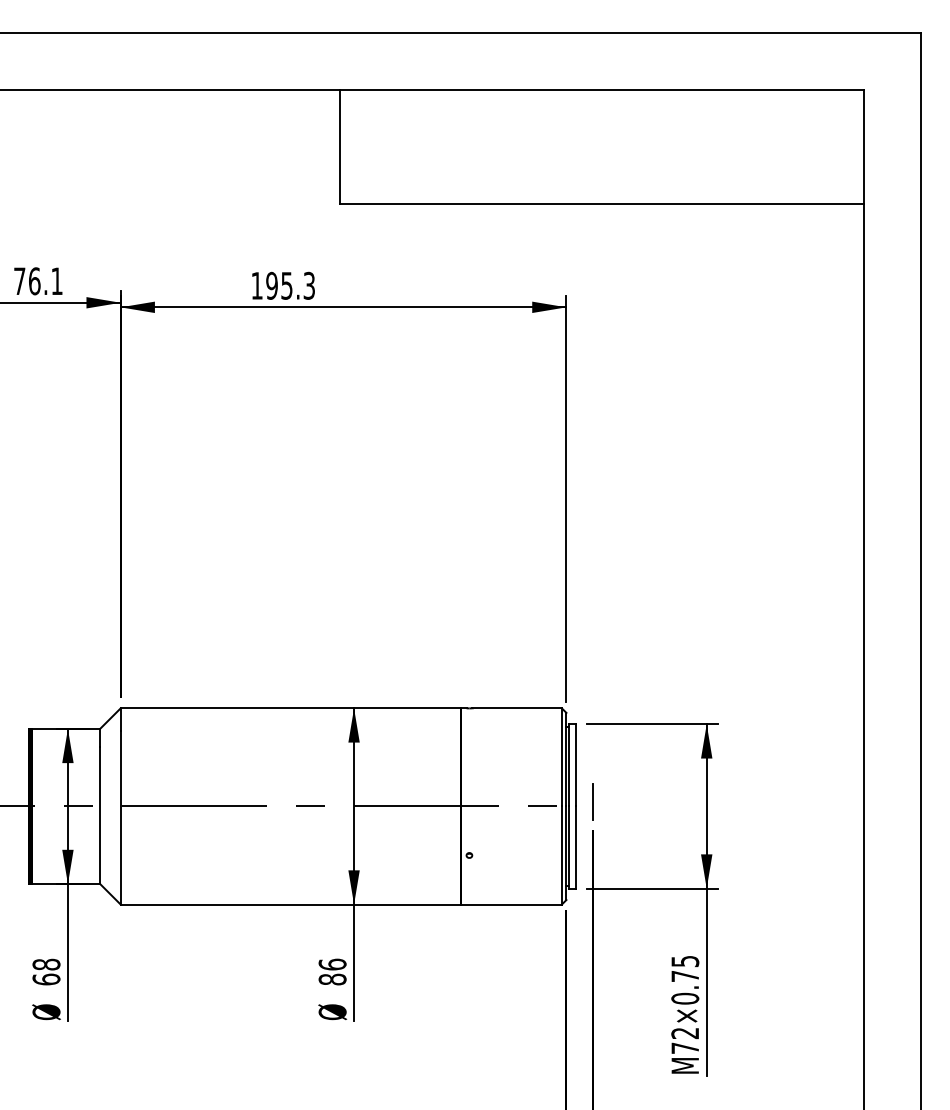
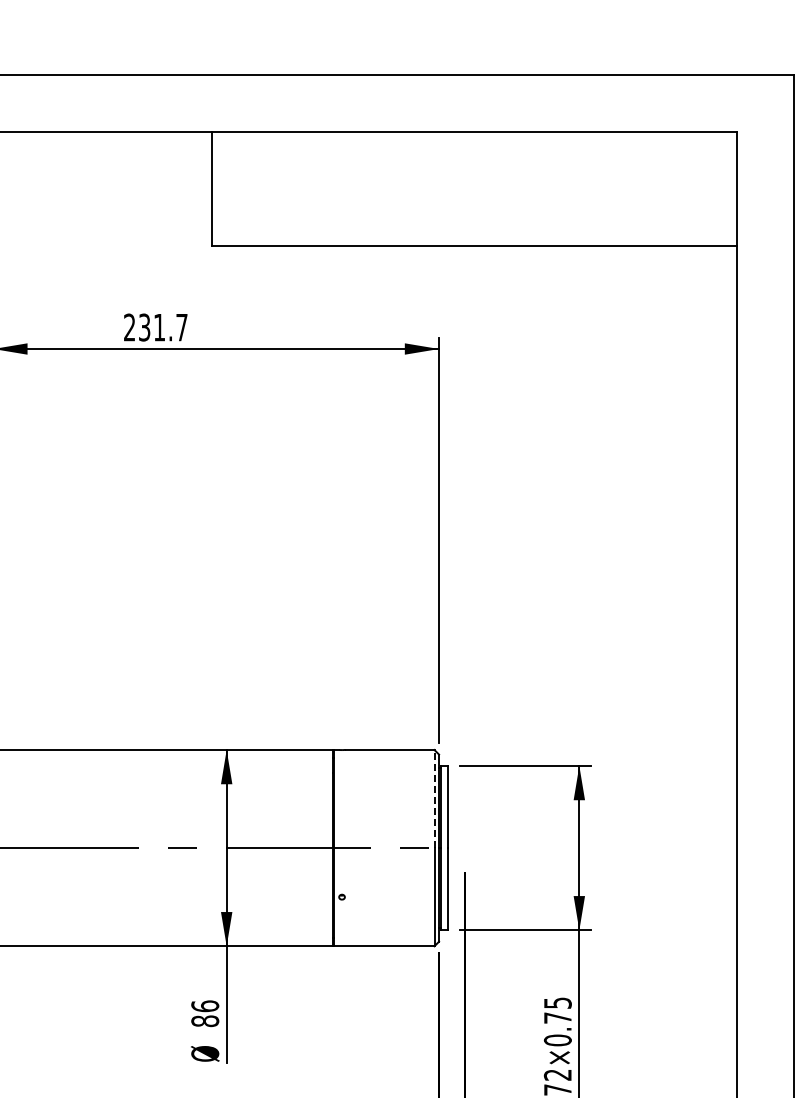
text: (282, 285) -> (155, 327), 195.3 -> 231.7
line: (561, 756) -> (434, 798), solid -> dashed
line: (592, 801) -> (465, 843), removed

